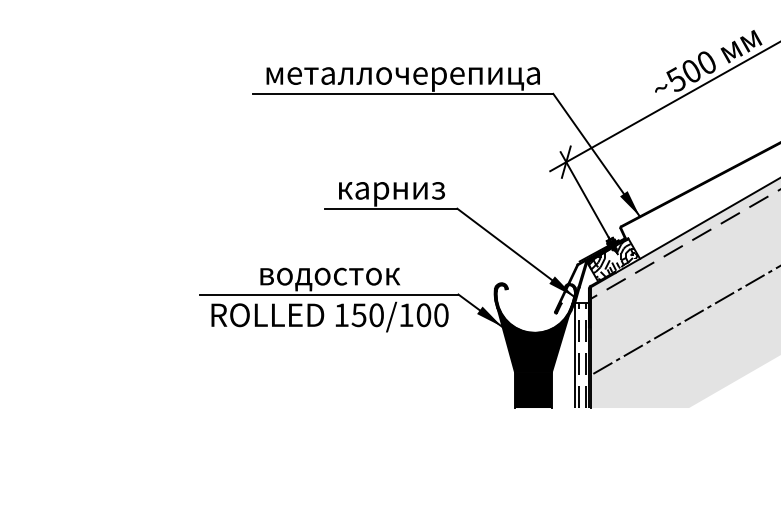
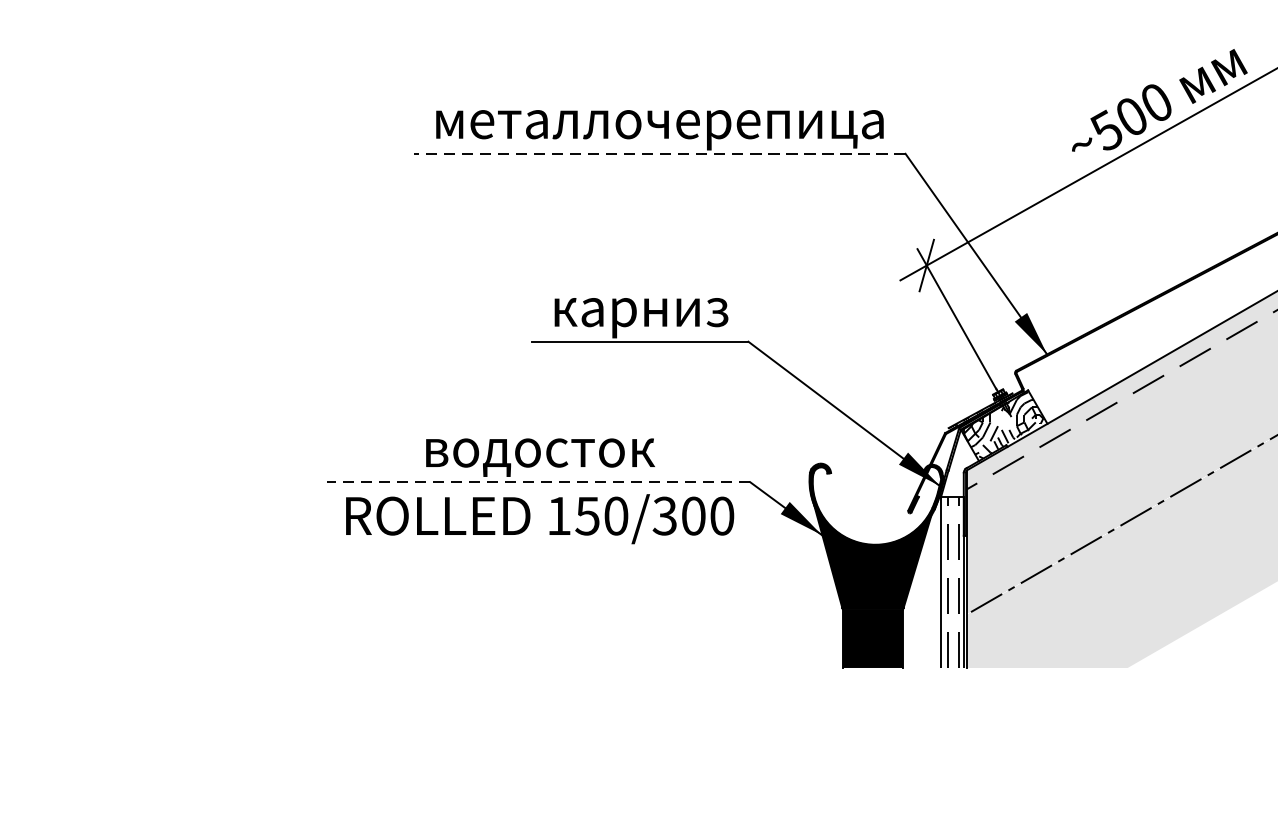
line: (402, 93) -> (658, 153), solid -> dashed
line: (328, 294) -> (537, 482), solid -> dashed
text: (406, 315) -> (665, 516), 150/100 -> 150/300

